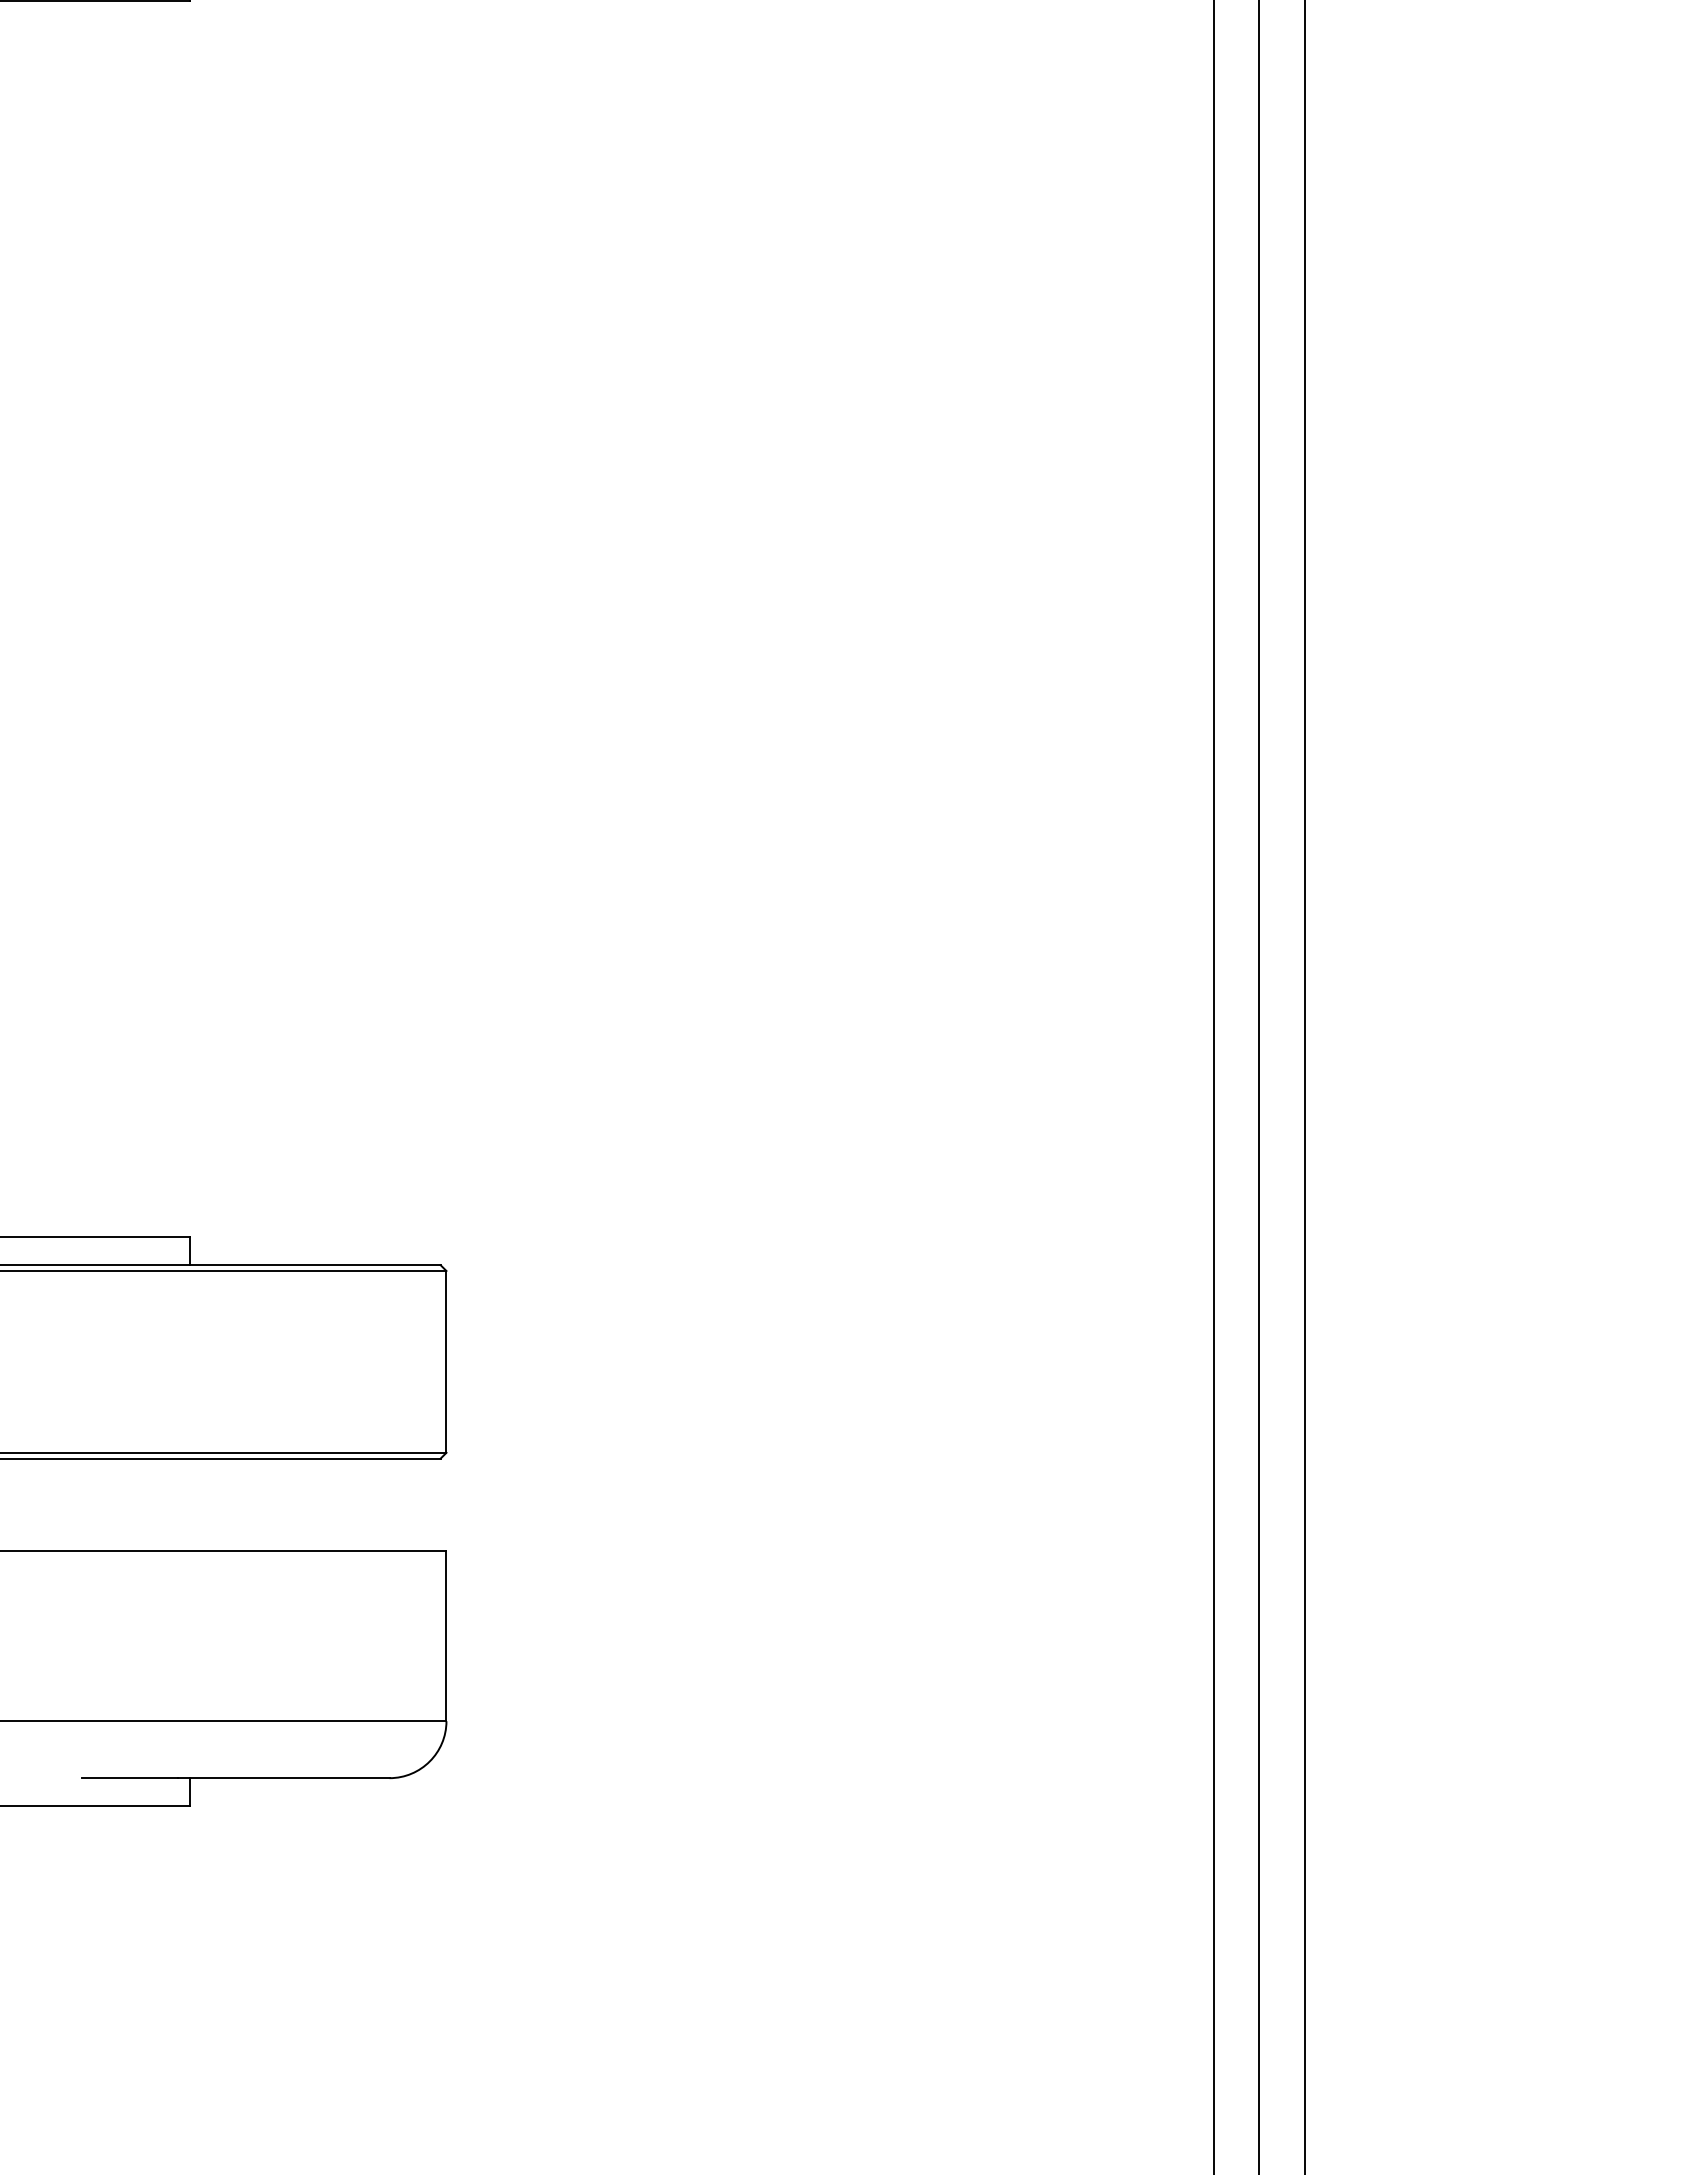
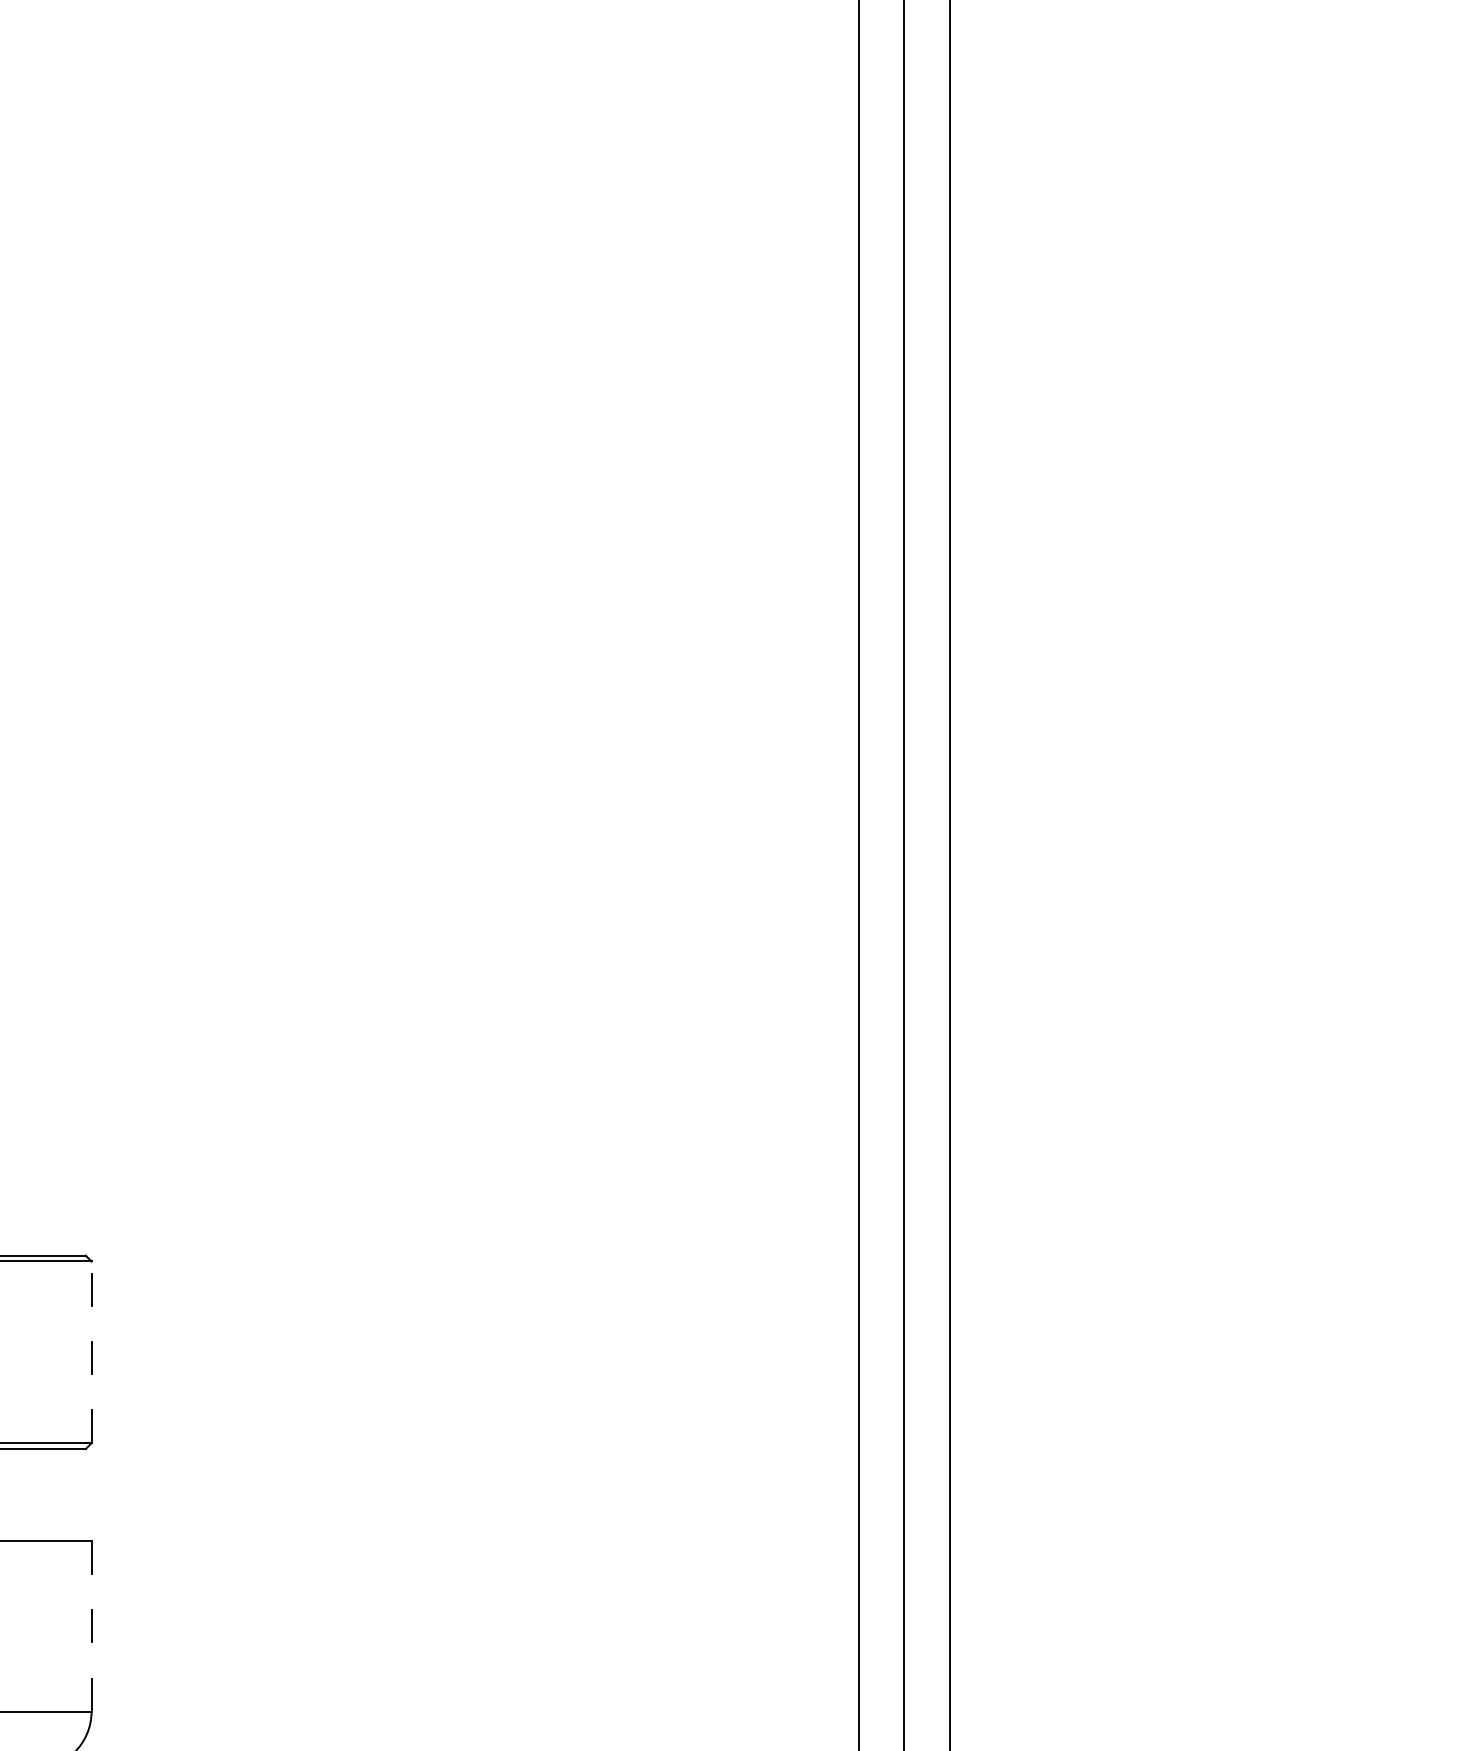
line: (446, 1361) -> (91, 1351), solid -> dashed
line: (446, 1635) -> (91, 1625), solid -> dashed

